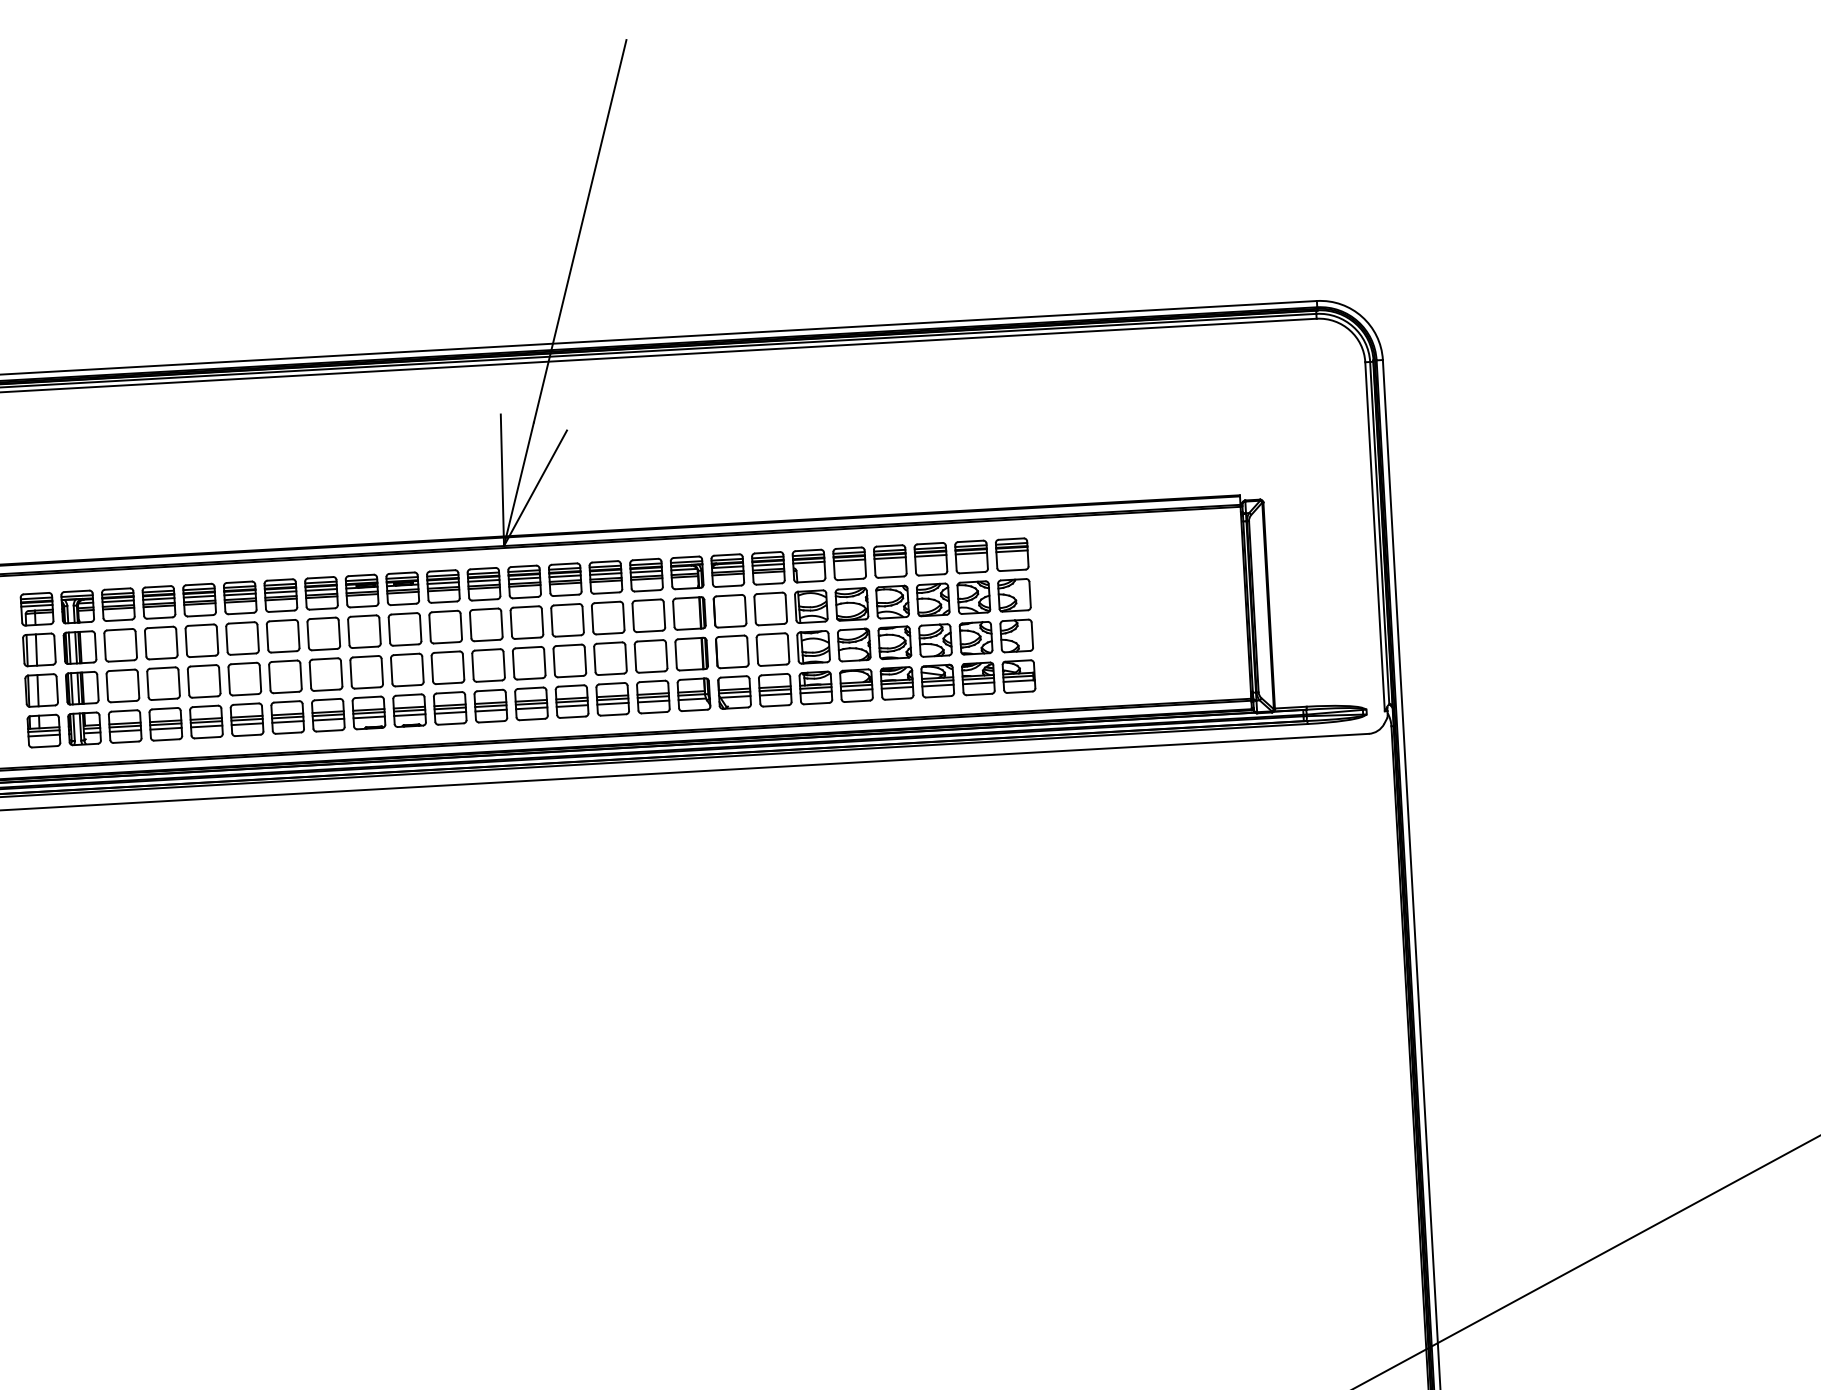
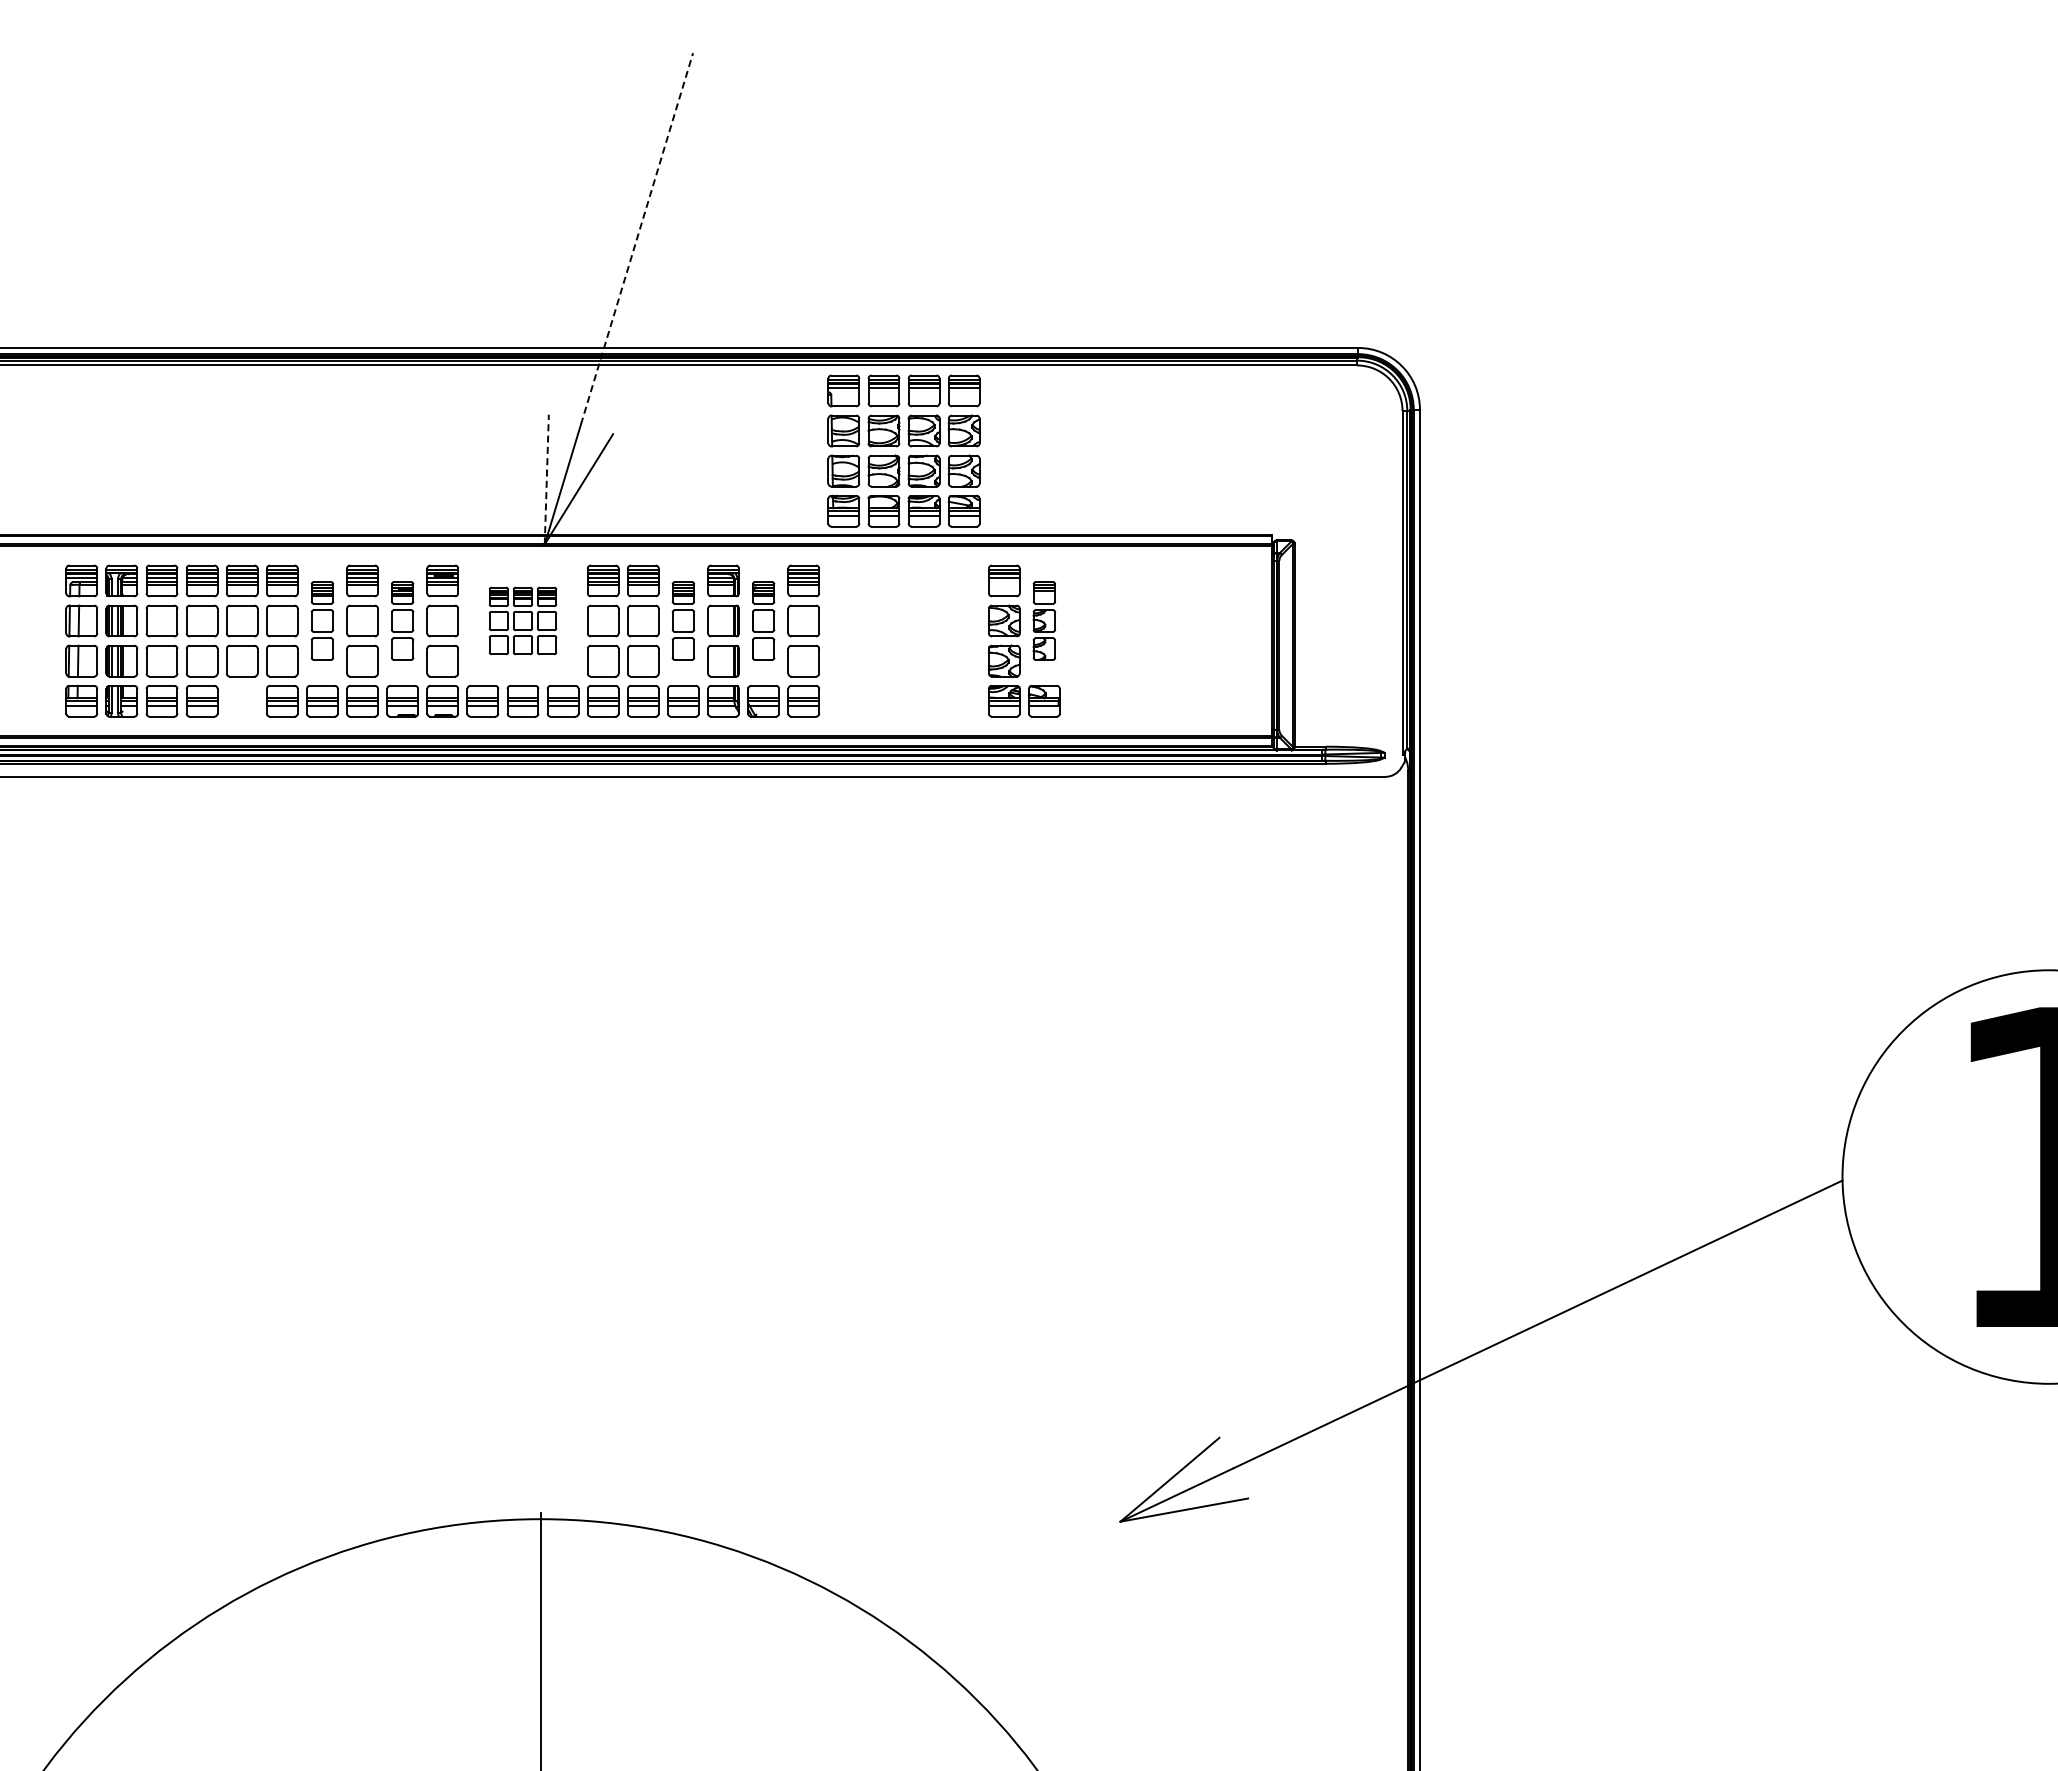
line: (580, 230) -> (637, 238), solid -> dashed
line: (502, 480) -> (546, 479), solid -> dashed
part: (1014, 594) -> (1044, 620), size x0.7
part: (729, 610) -> (763, 620), size x0.7
part: (648, 615) -> (683, 620), size x0.7
part: (868, 618) -> (899, 445), moved
part: (485, 624) -> (522, 620), size x0.6
part: (364, 631) -> (402, 620), size x0.7
part: (283, 635) -> (322, 620), size x0.7
part: (206, 722) -> (242, 701), removed

